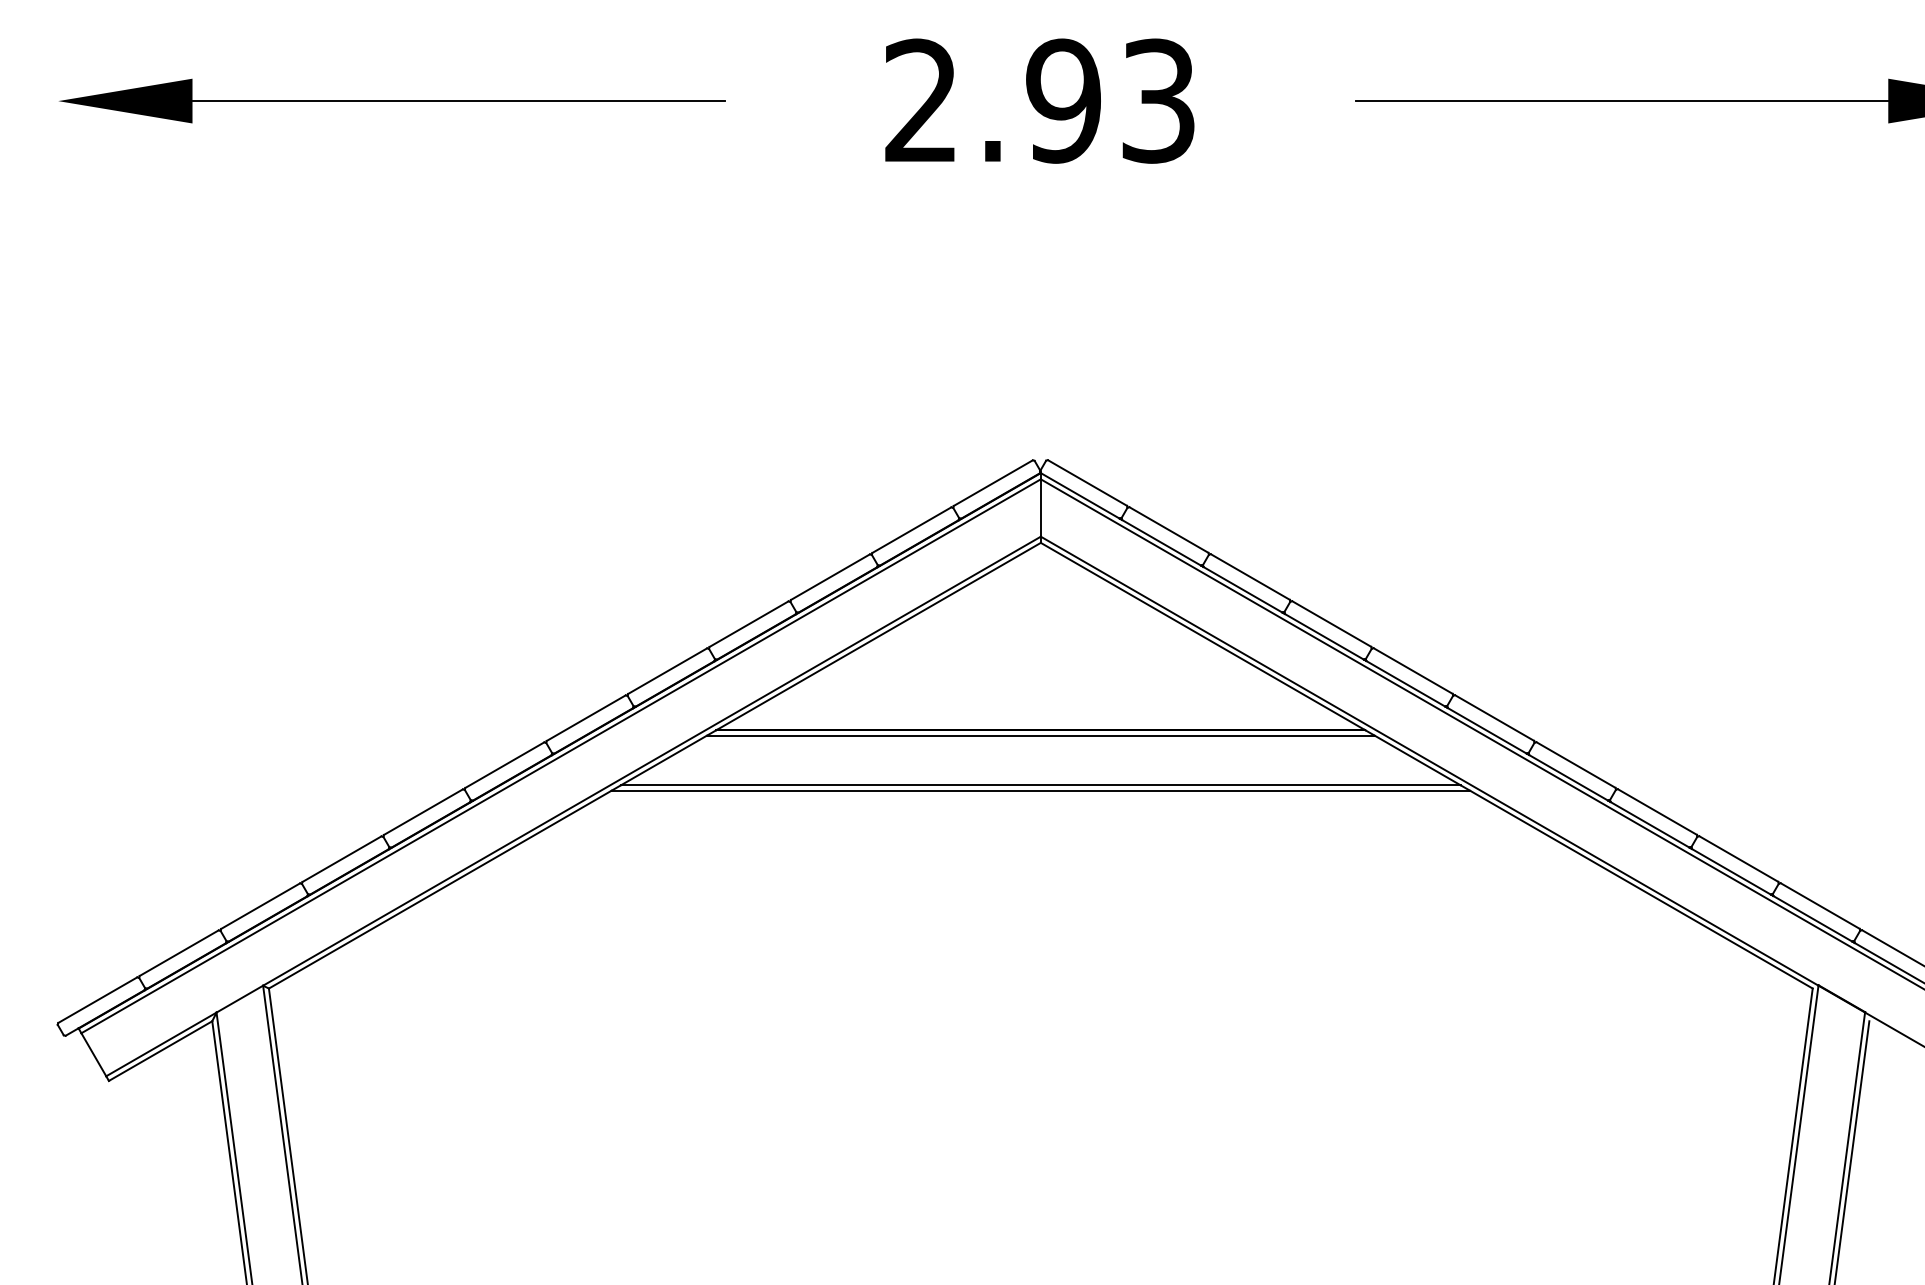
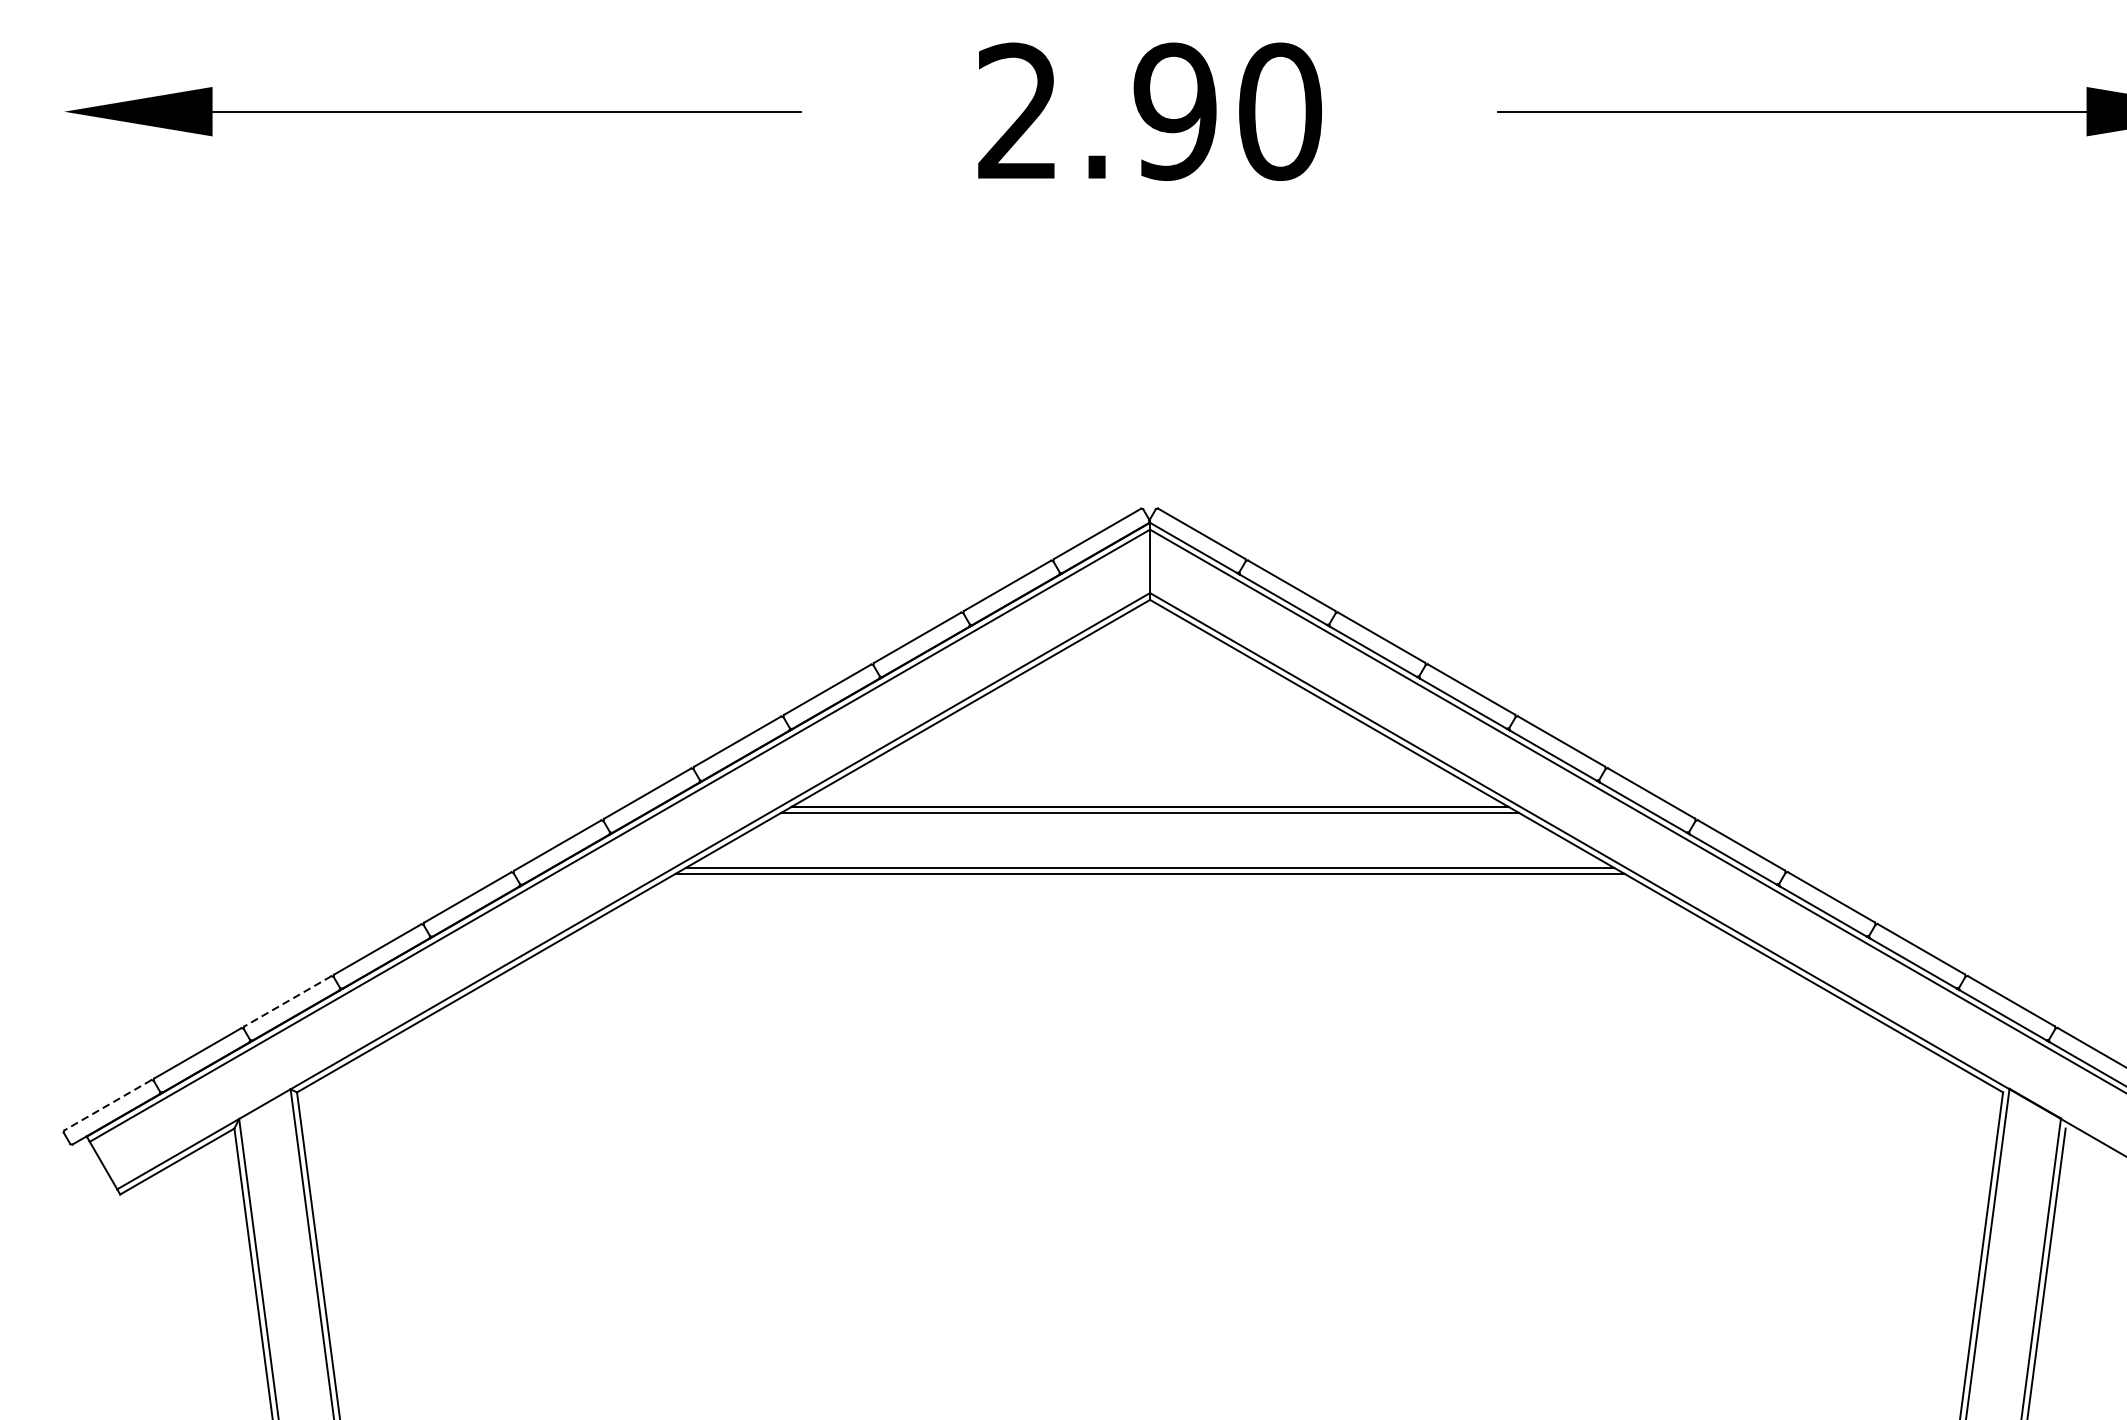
text: (1158, 100) -> (1280, 111), 2.93 -> 2.90
line: (260, 906) -> (287, 1001), solid -> dashed
line: (97, 1000) -> (107, 1105), solid -> dashed

